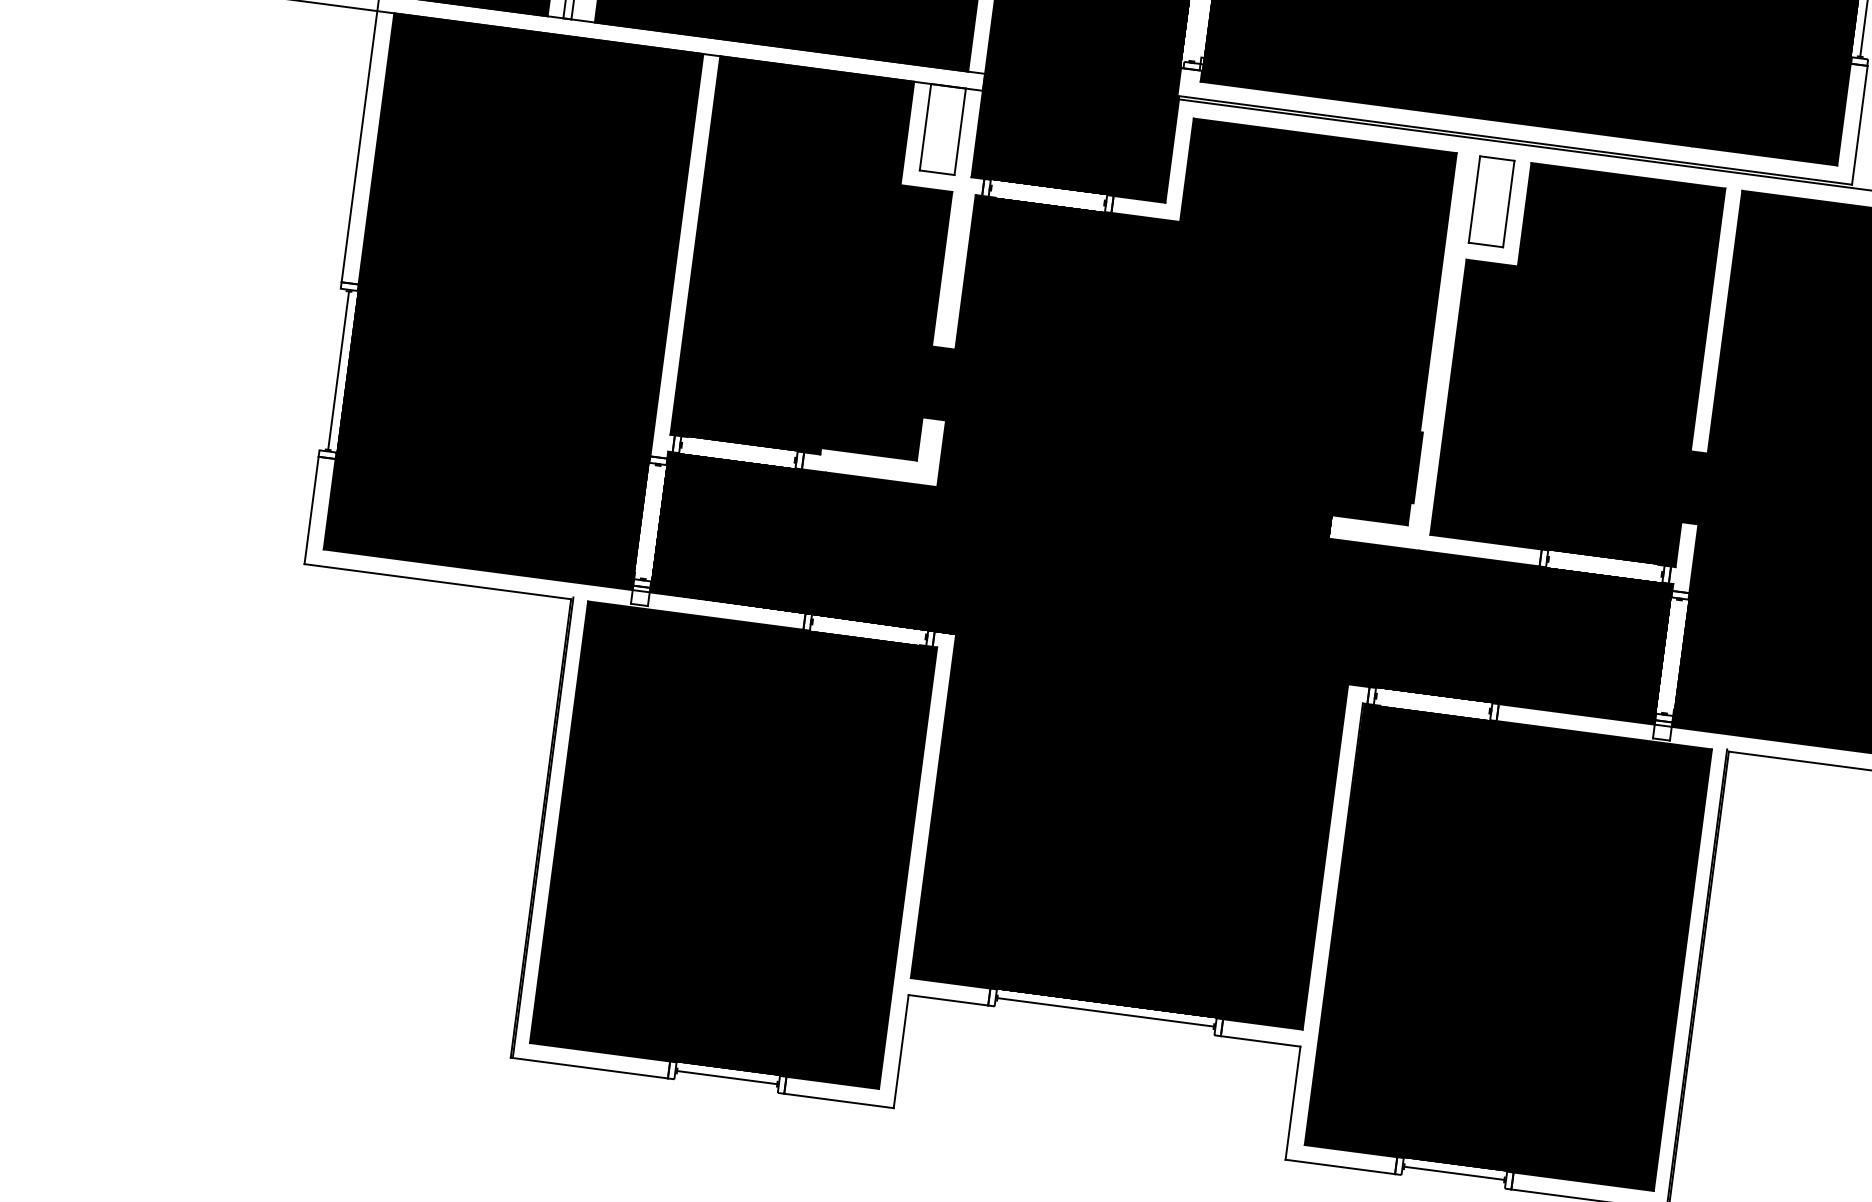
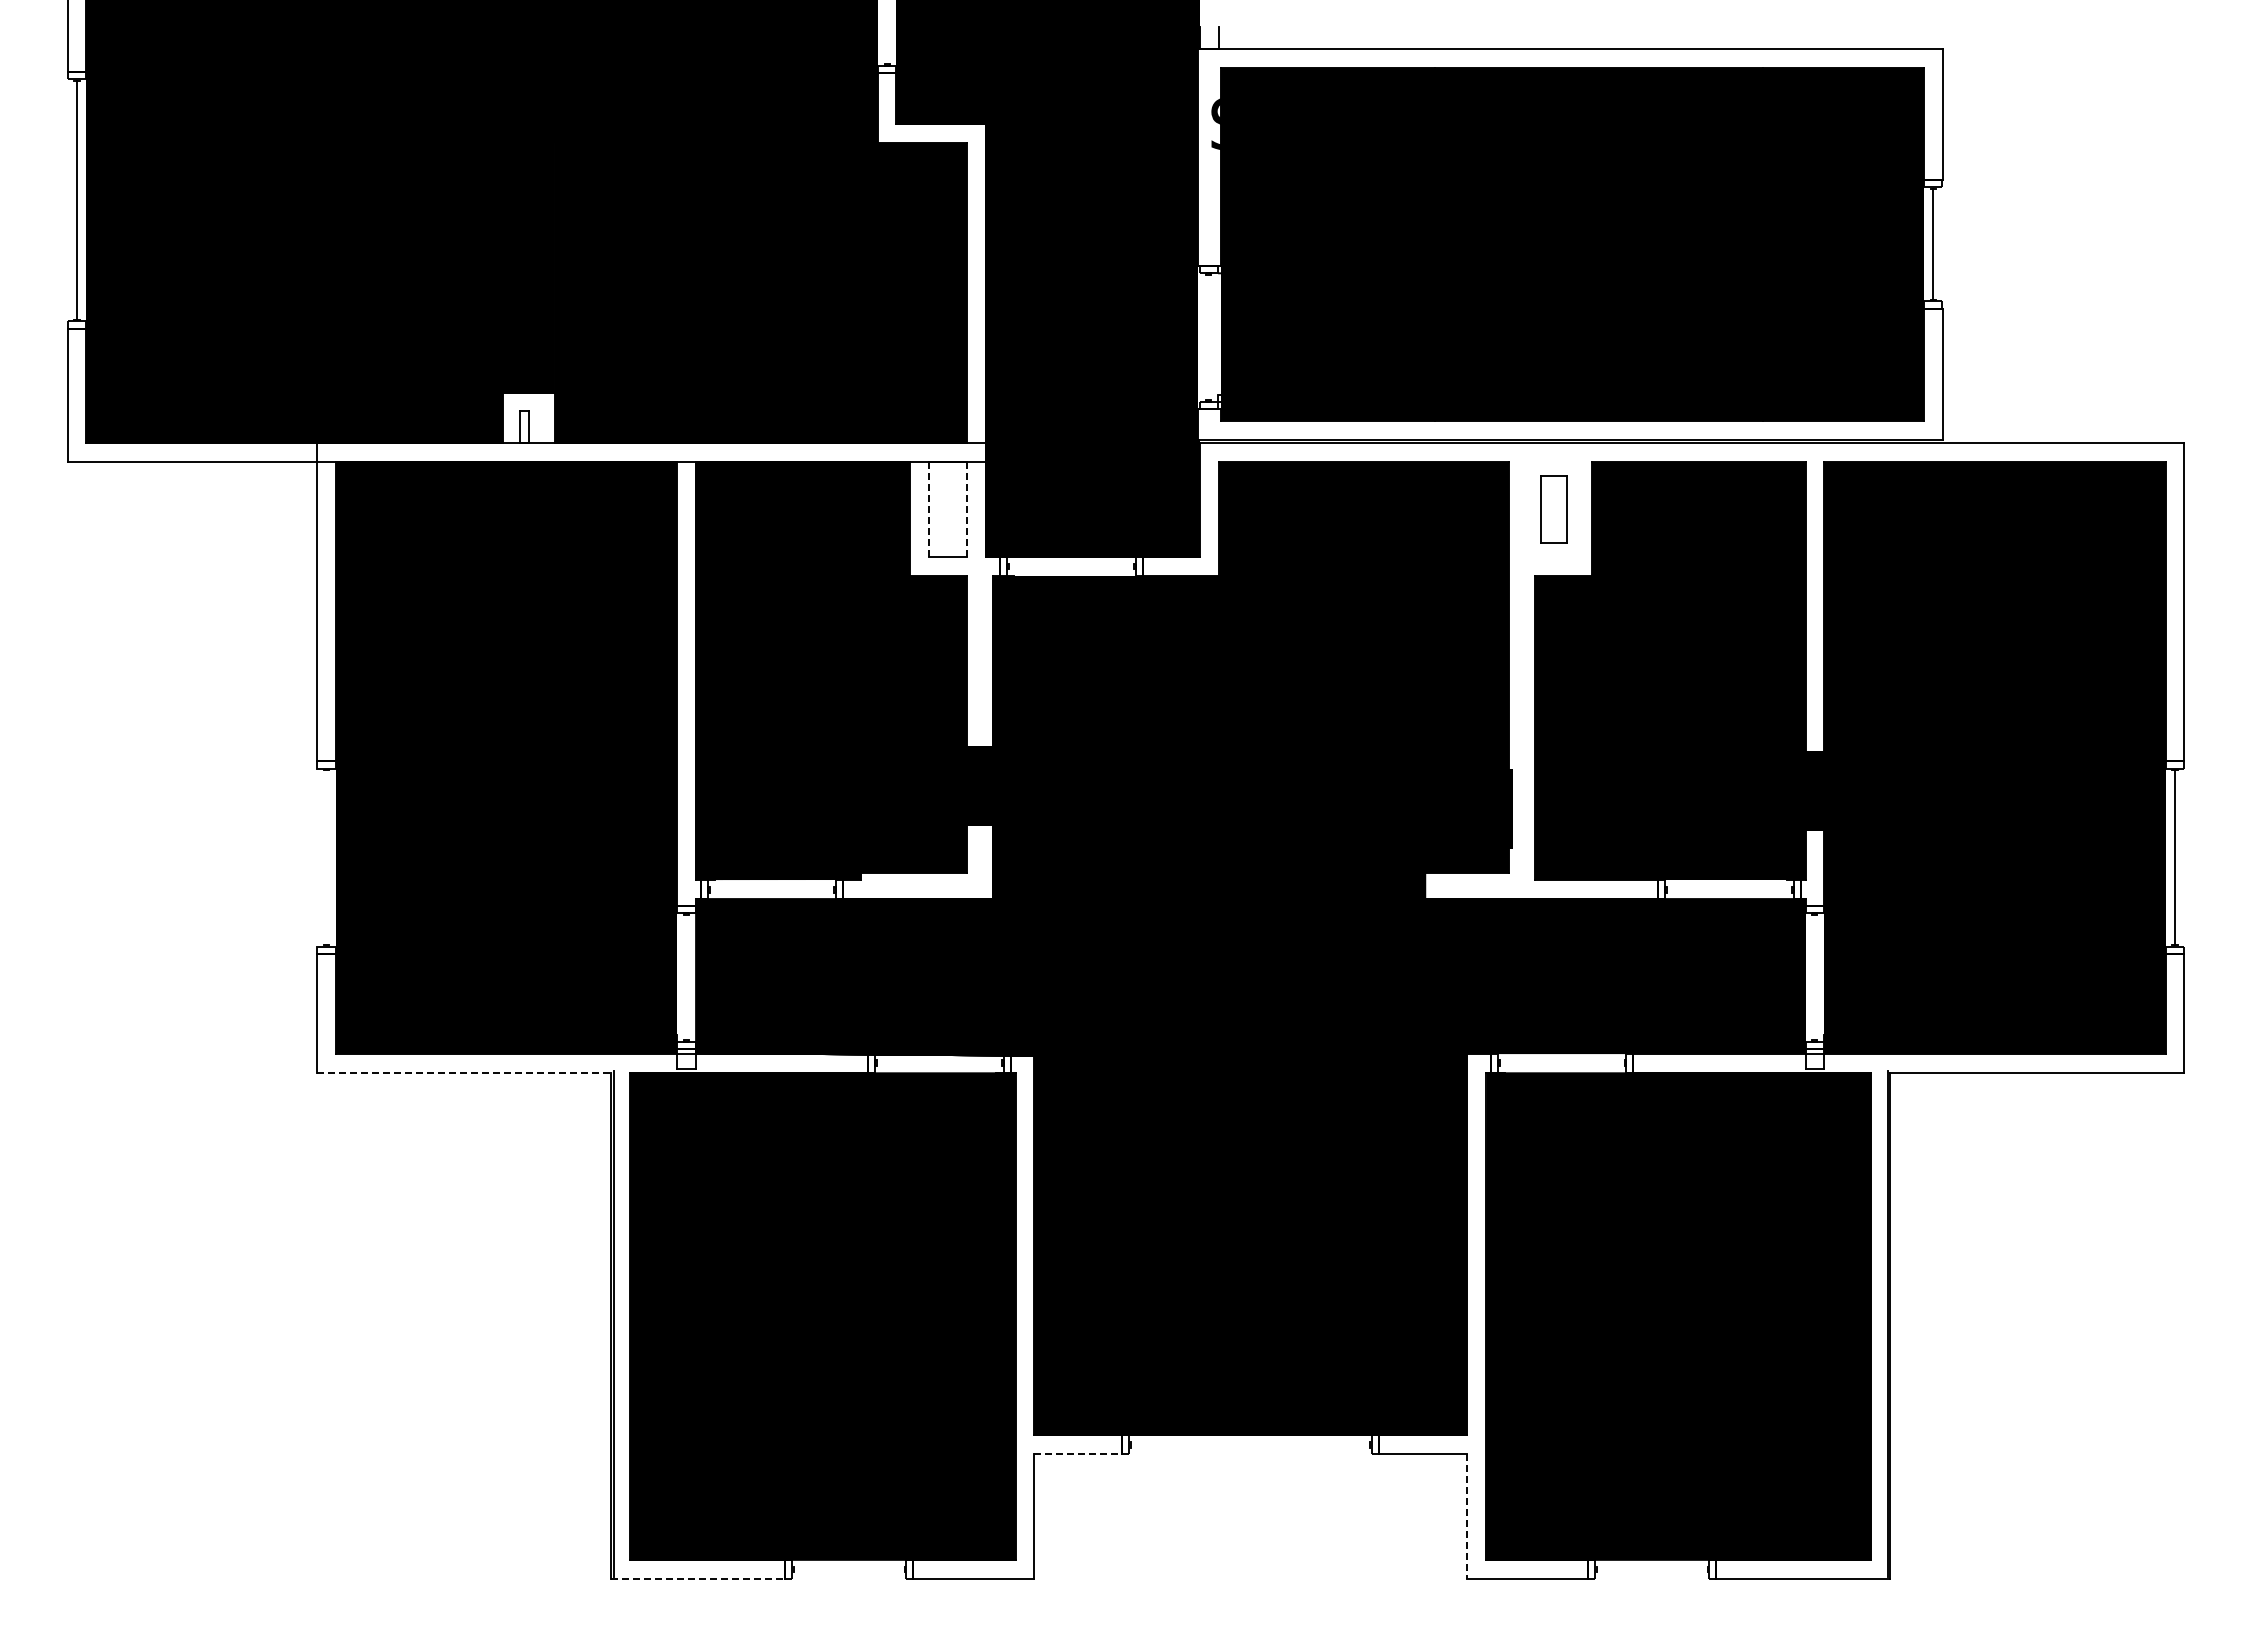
line: (925, 127) -> (928, 509), solid -> dashed
line: (959, 131) -> (966, 509), solid -> dashed
part: (1491, 201) -> (1553, 509), size x0.7
line: (338, 370) -> (326, 857), removed
line: (438, 581) -> (464, 1072), solid -> dashed
line: (948, 1000) -> (1078, 1454), solid -> dashed
line: (1105, 1012) -> (1250, 1444), removed
line: (589, 1068) -> (698, 1579), solid -> dashed
line: (726, 1077) -> (848, 1569), removed
line: (1293, 1104) -> (1467, 1517), solid -> dashed
line: (1453, 1173) -> (1651, 1569), removed

